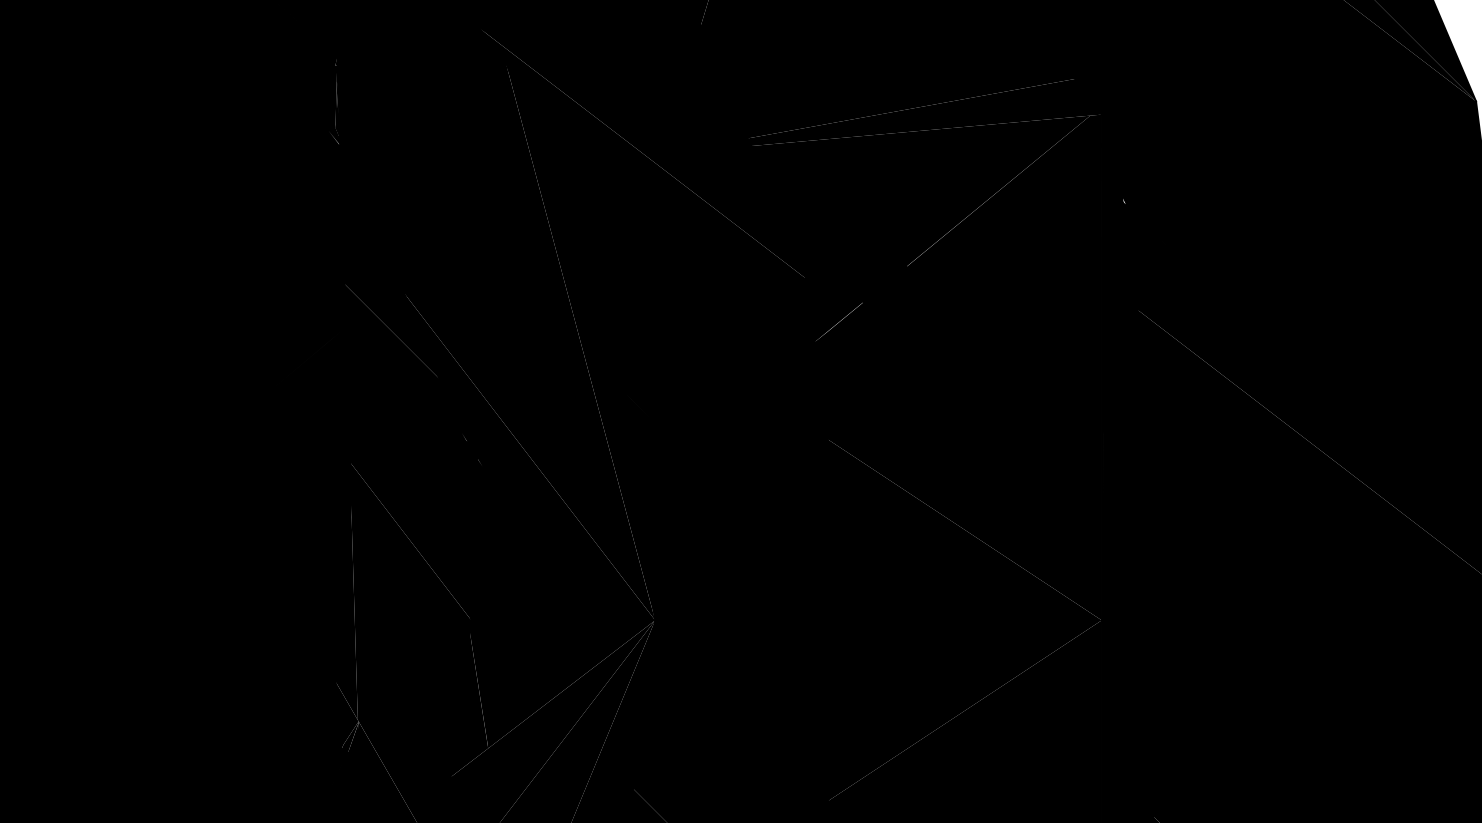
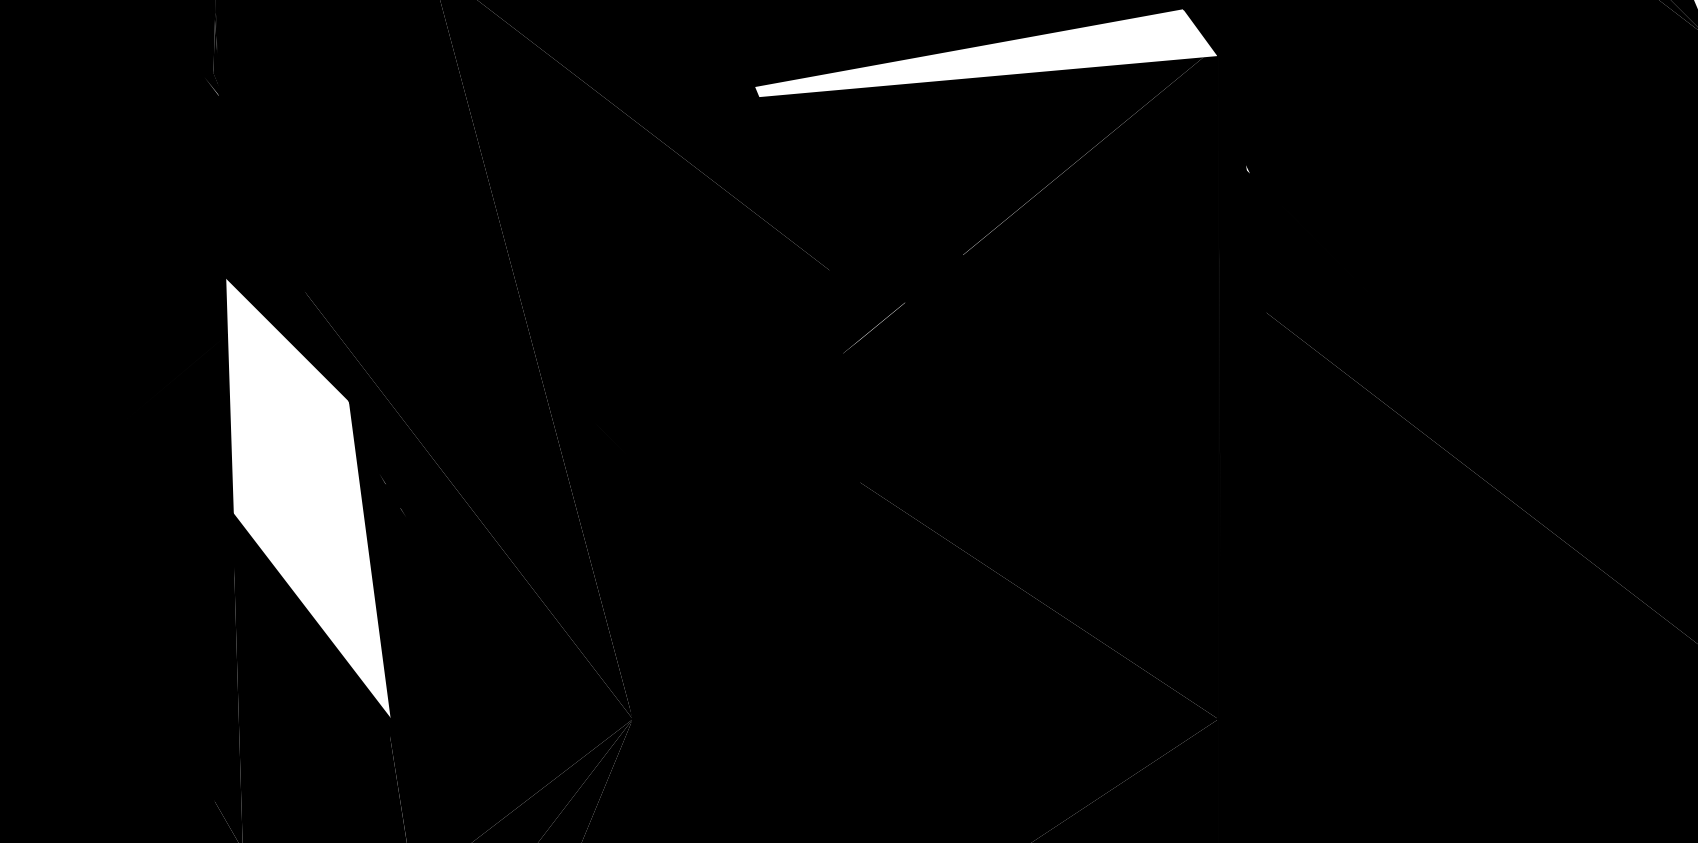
fill: (924, 112) -> (985, 53), removed
fill: (407, 451) -> (307, 497), removed

